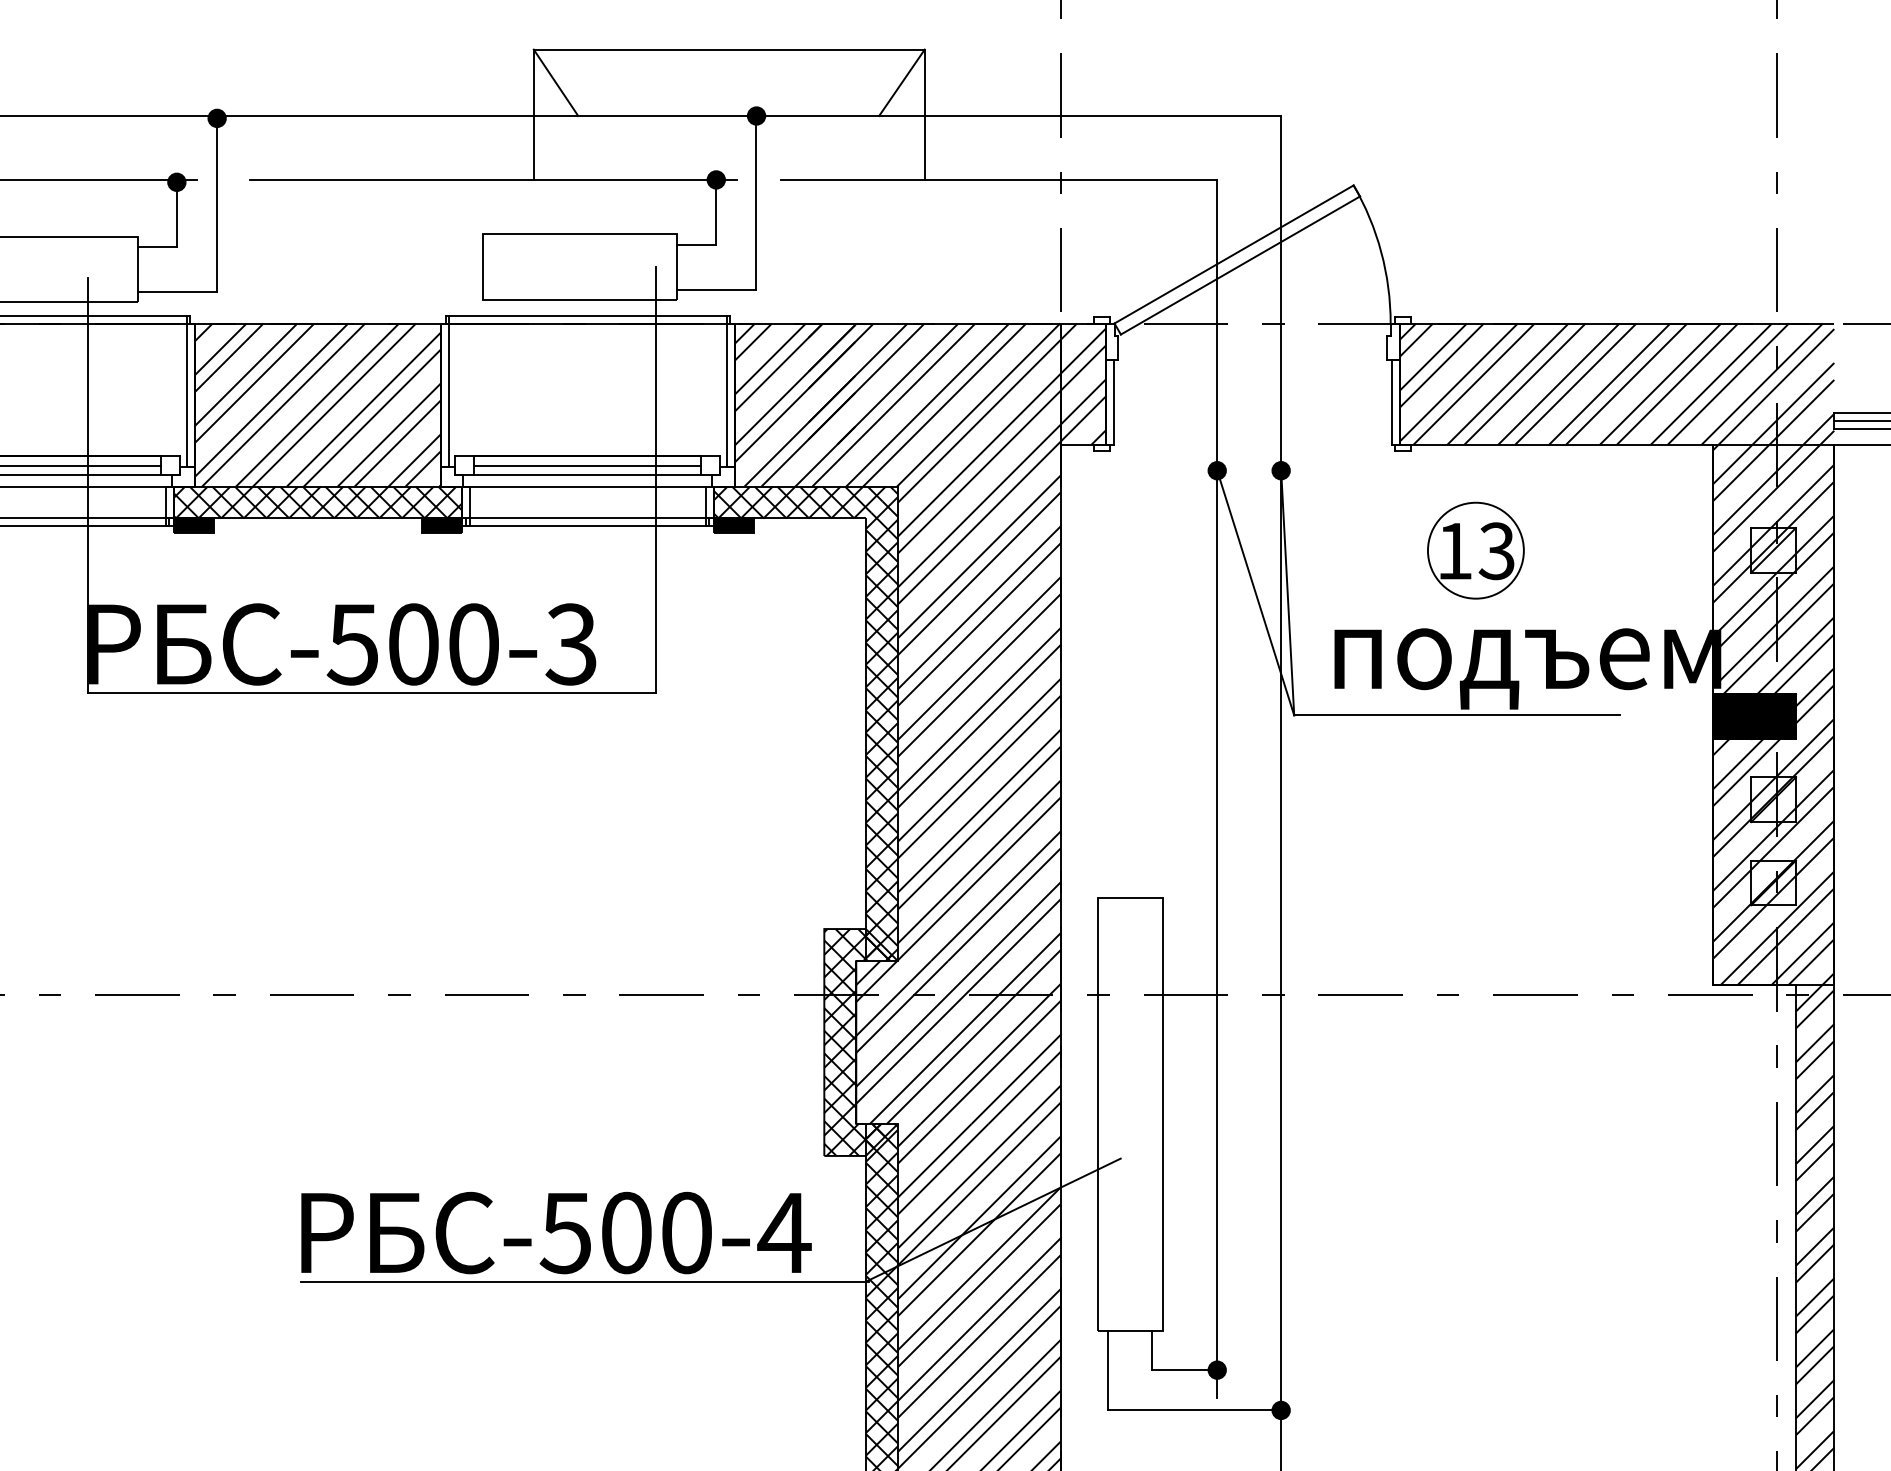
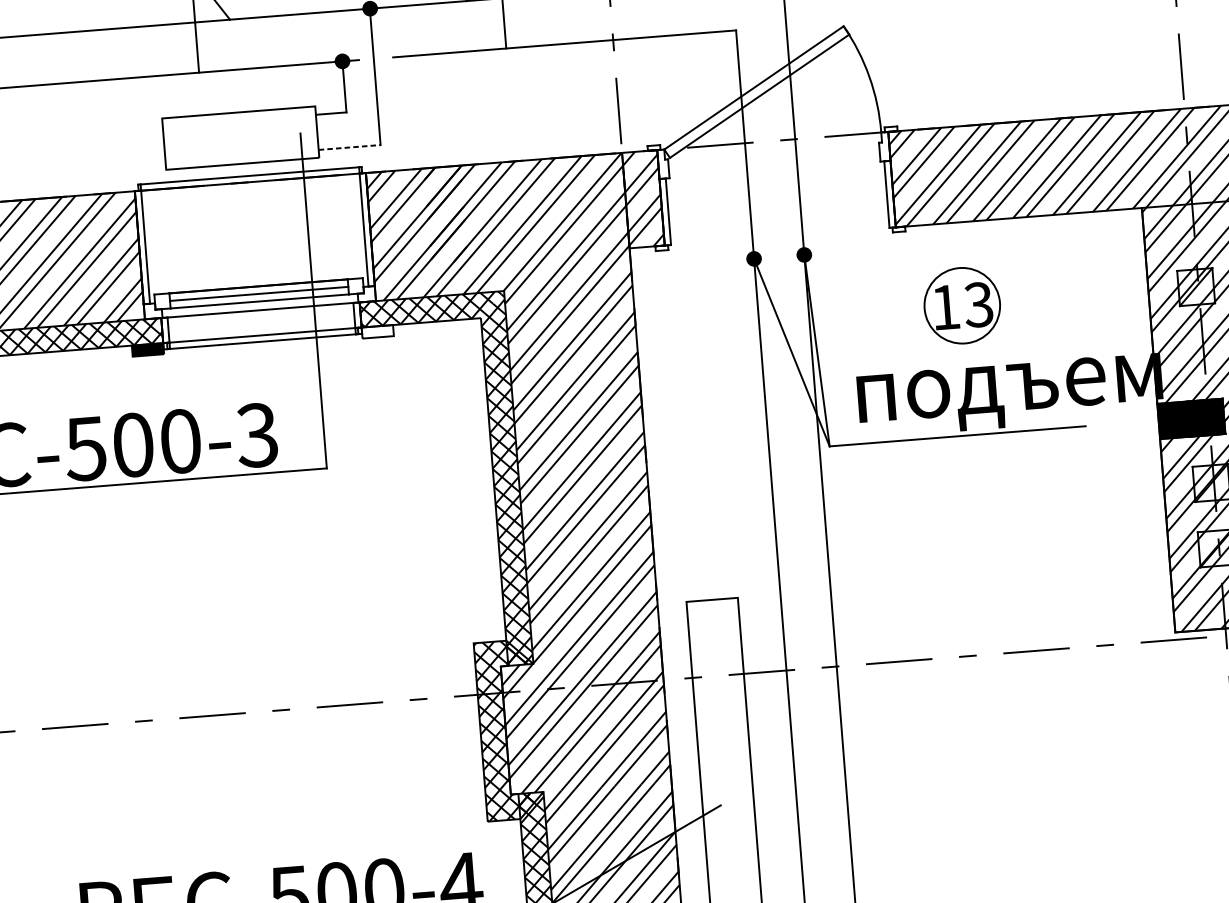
line: (717, 289) -> (350, 147), solid -> dashed
fill: (734, 525) -> (378, 331), removed

